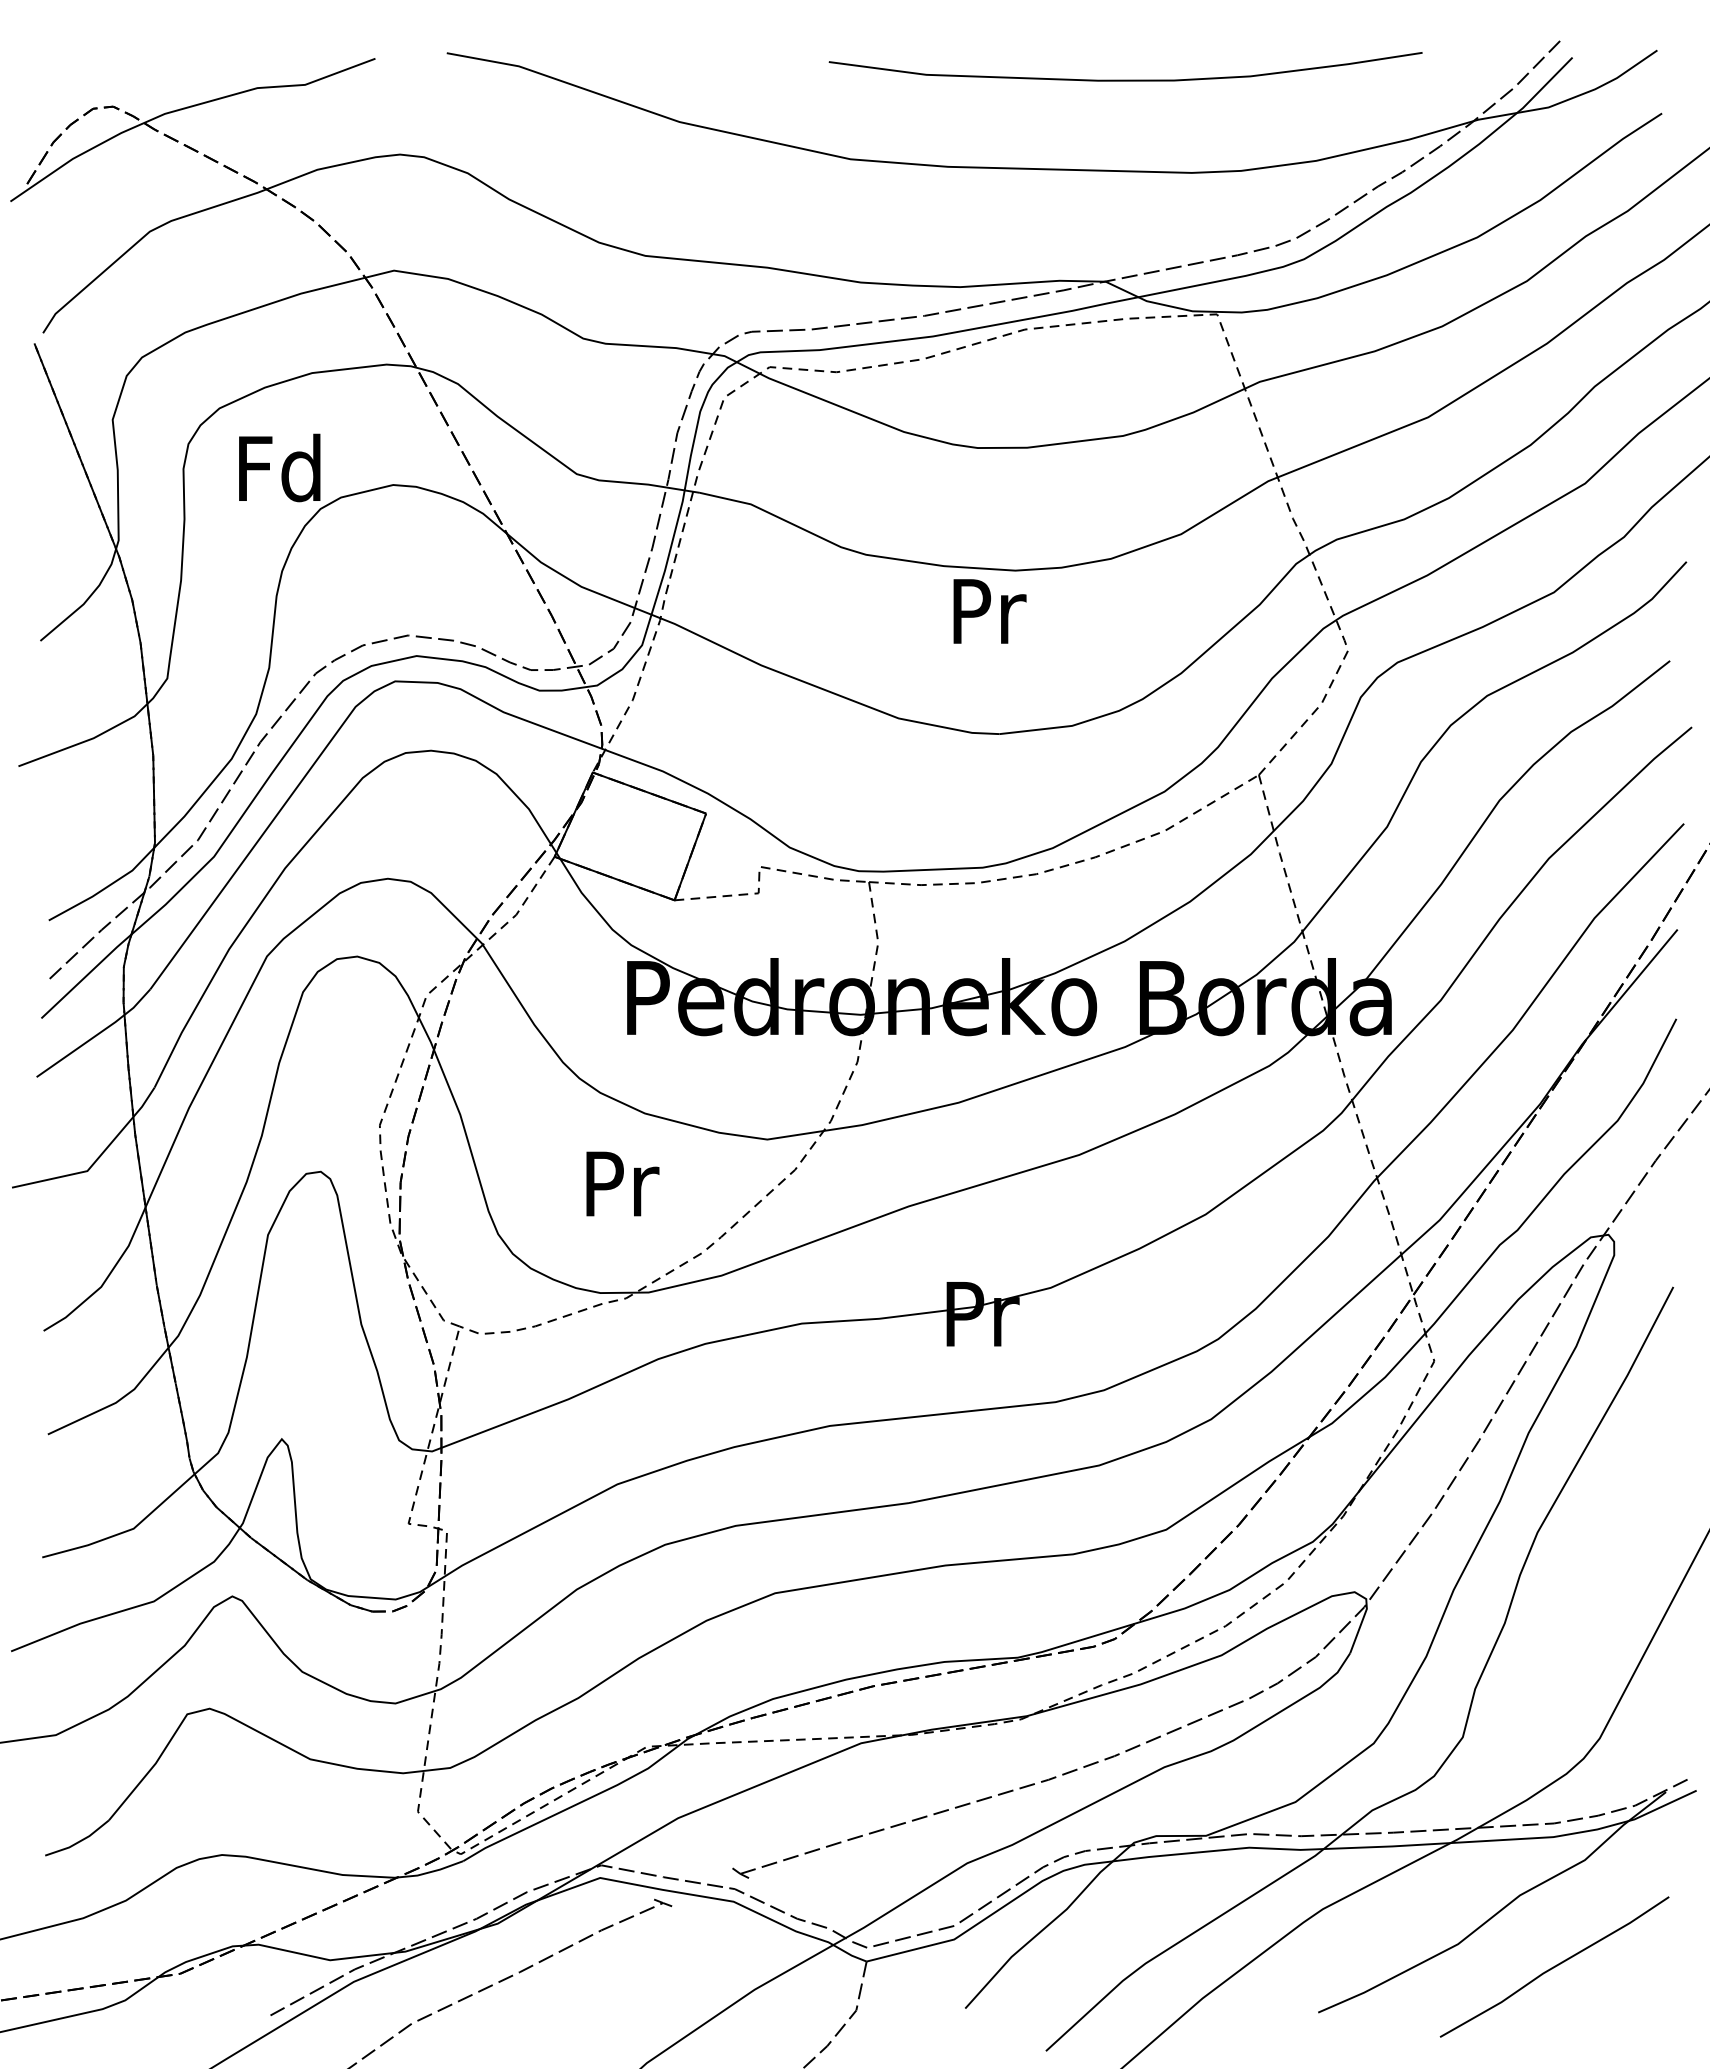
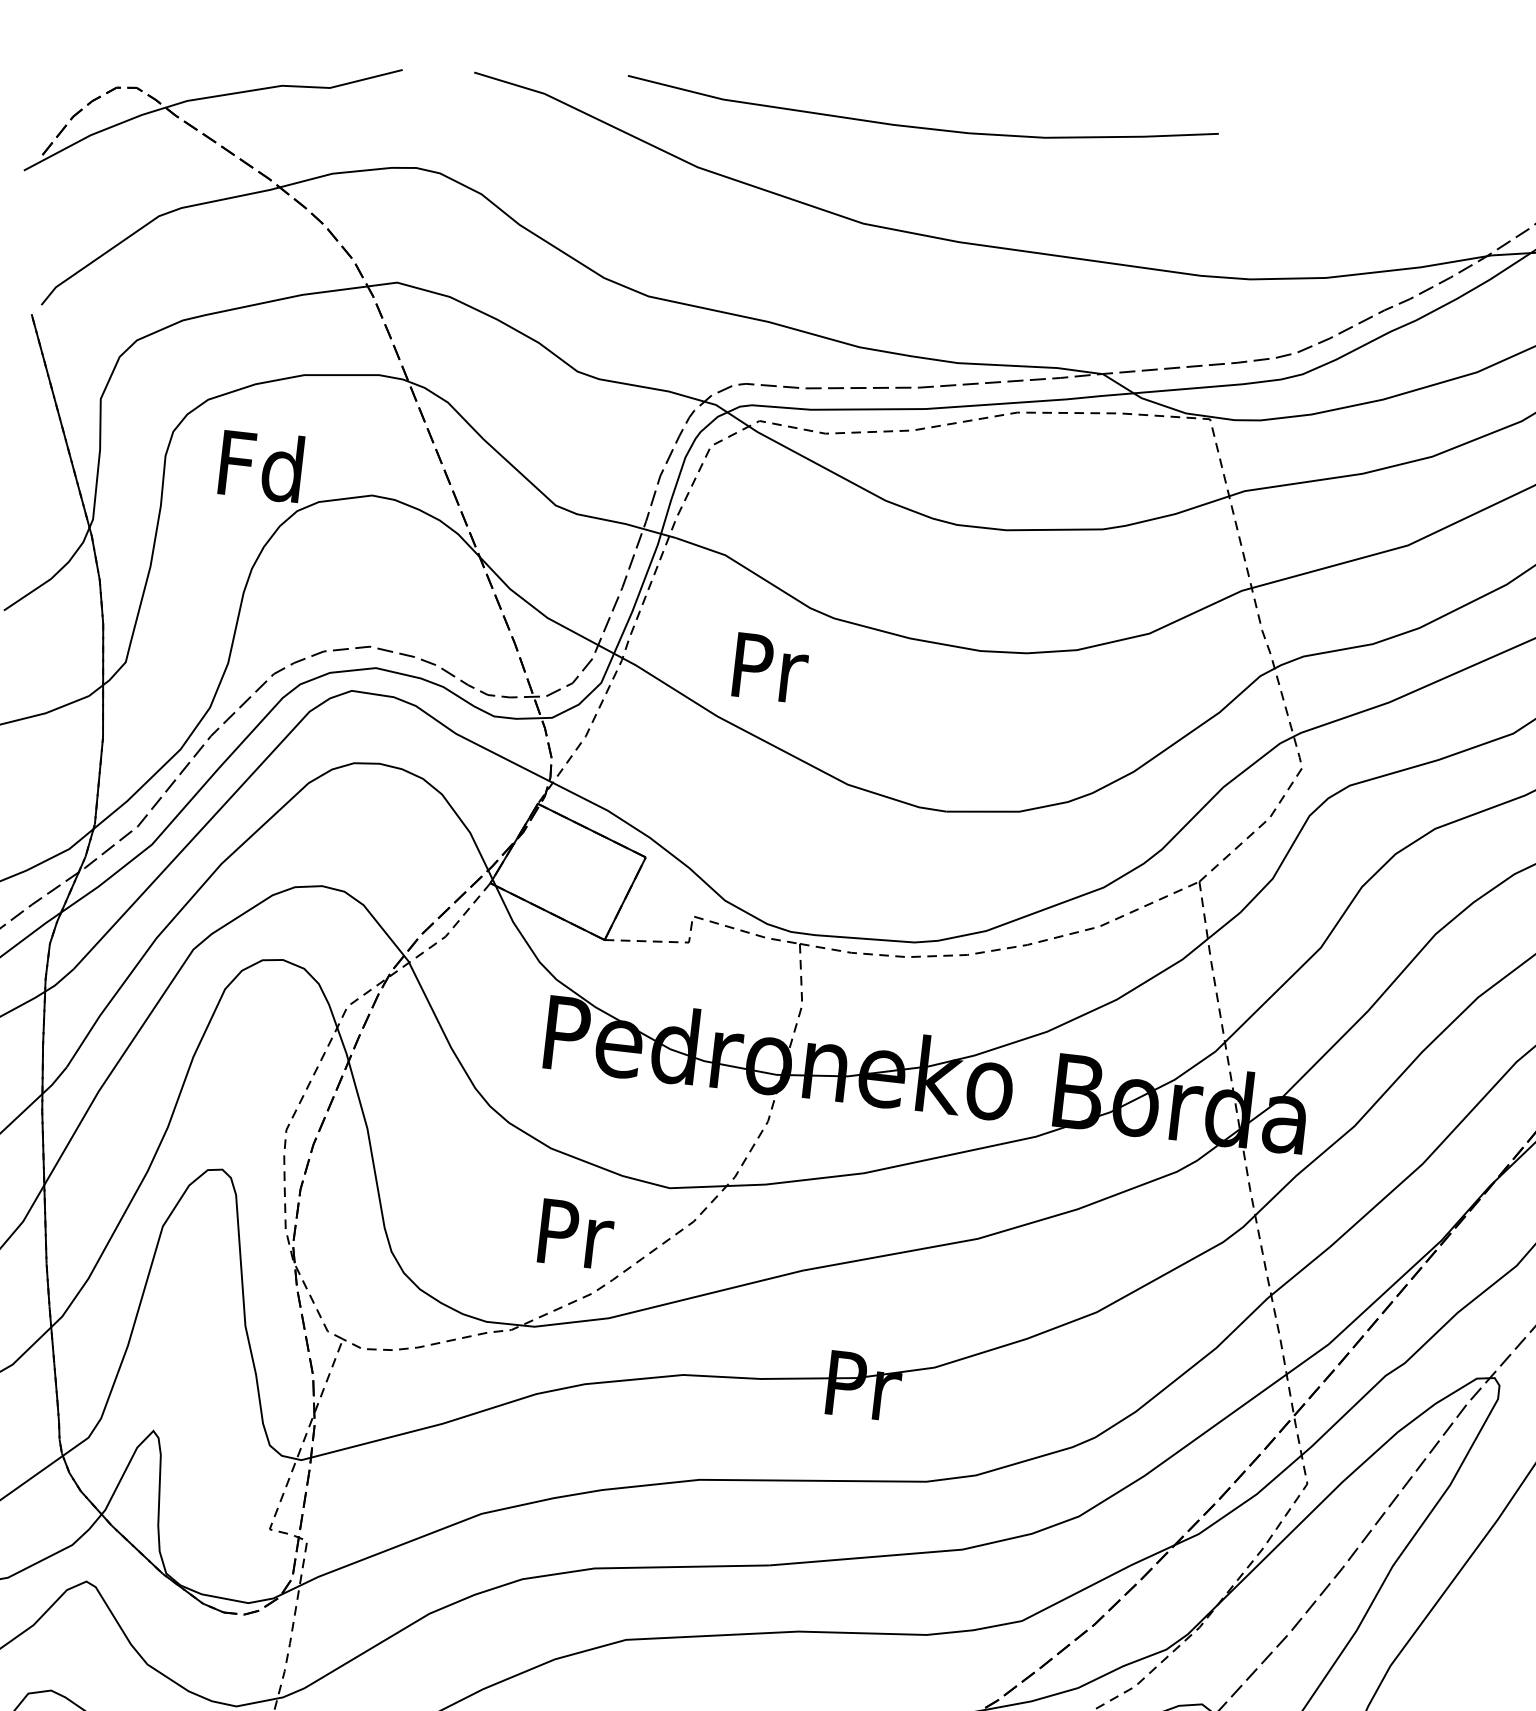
curve: (1125, 79) -> (920, 126), moved
text: (989, 611) -> (770, 668), moved
text: (622, 1183) -> (576, 1233), moved

